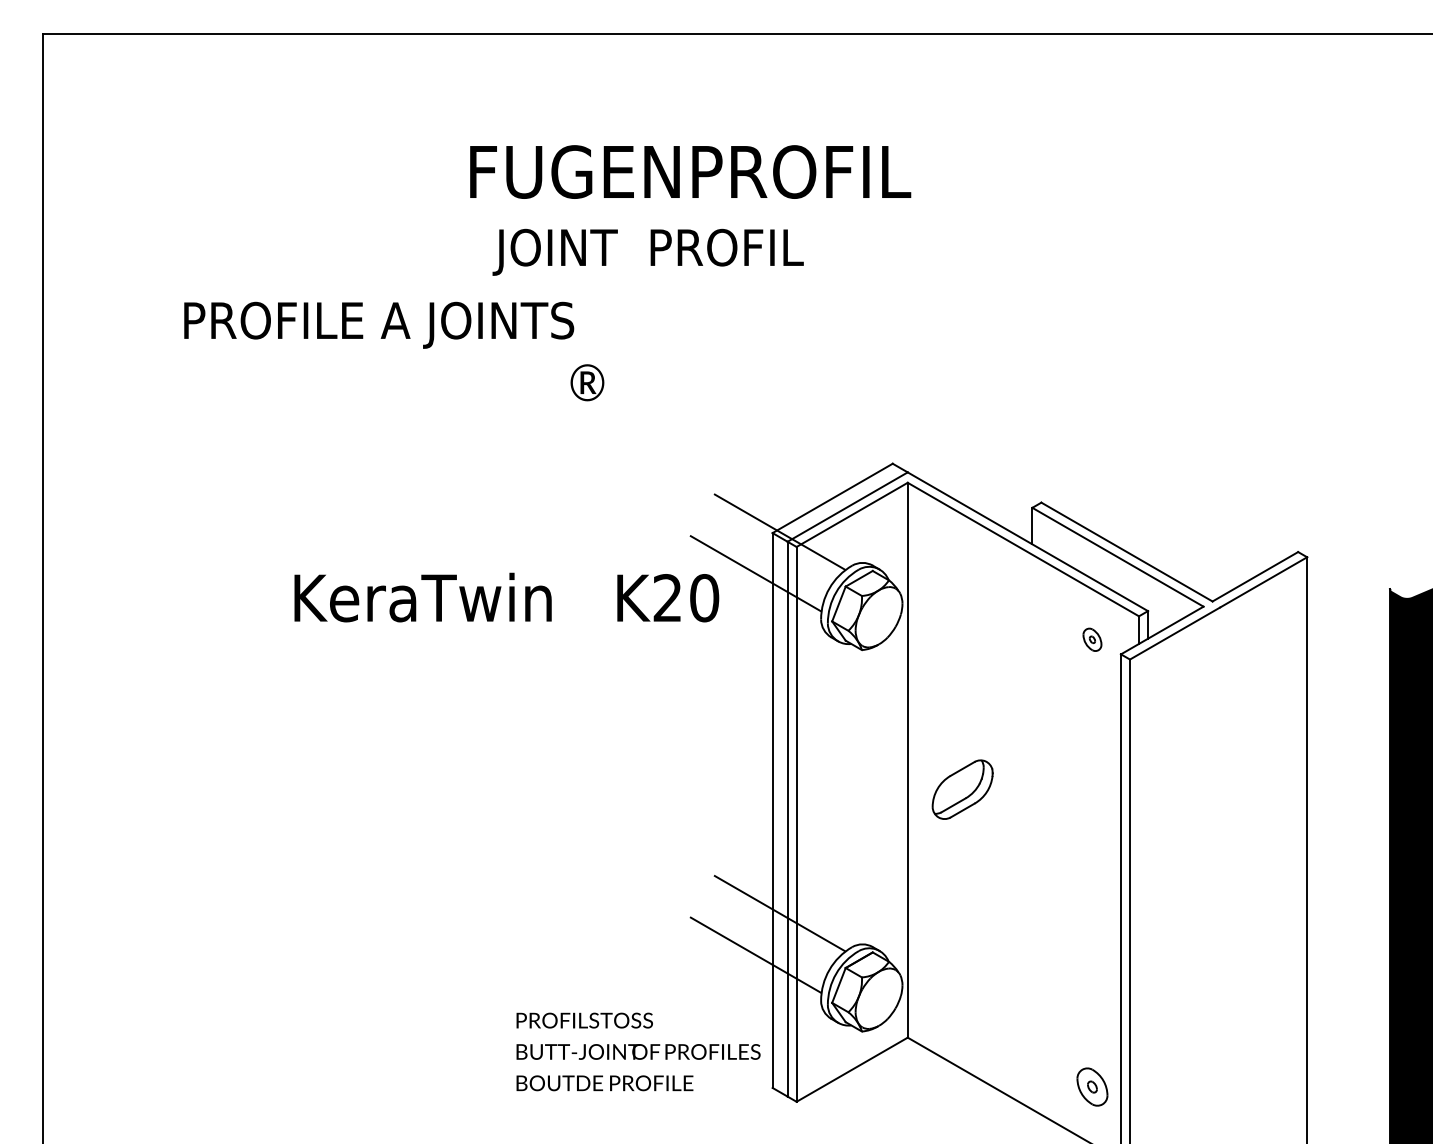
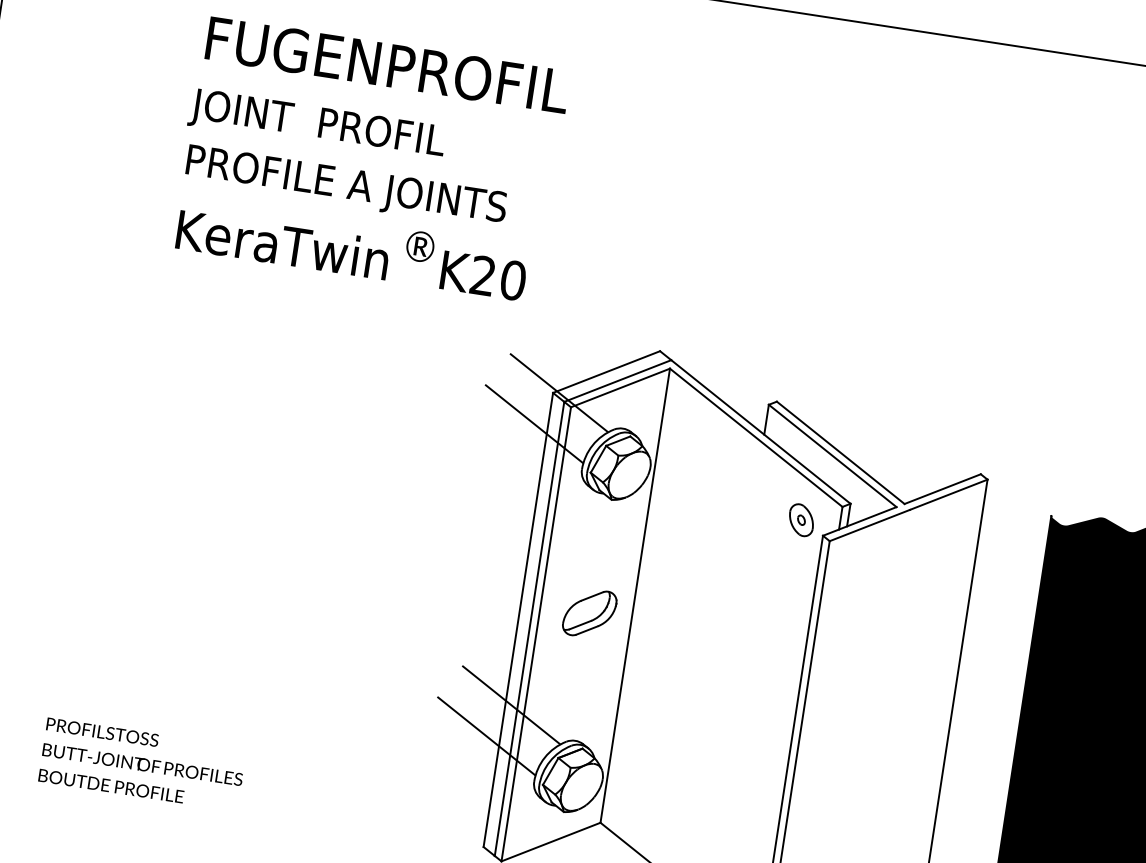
text: (690, 171) -> (387, 64), moved
text: (647, 251) -> (316, 125), moved
text: (379, 324) -> (346, 186), moved
text: (506, 597) -> (351, 255), moved
part: (1092, 639) -> (801, 520), size x1.67
part: (962, 789) -> (589, 613), moved
text: (638, 1051) -> (142, 764), moved

